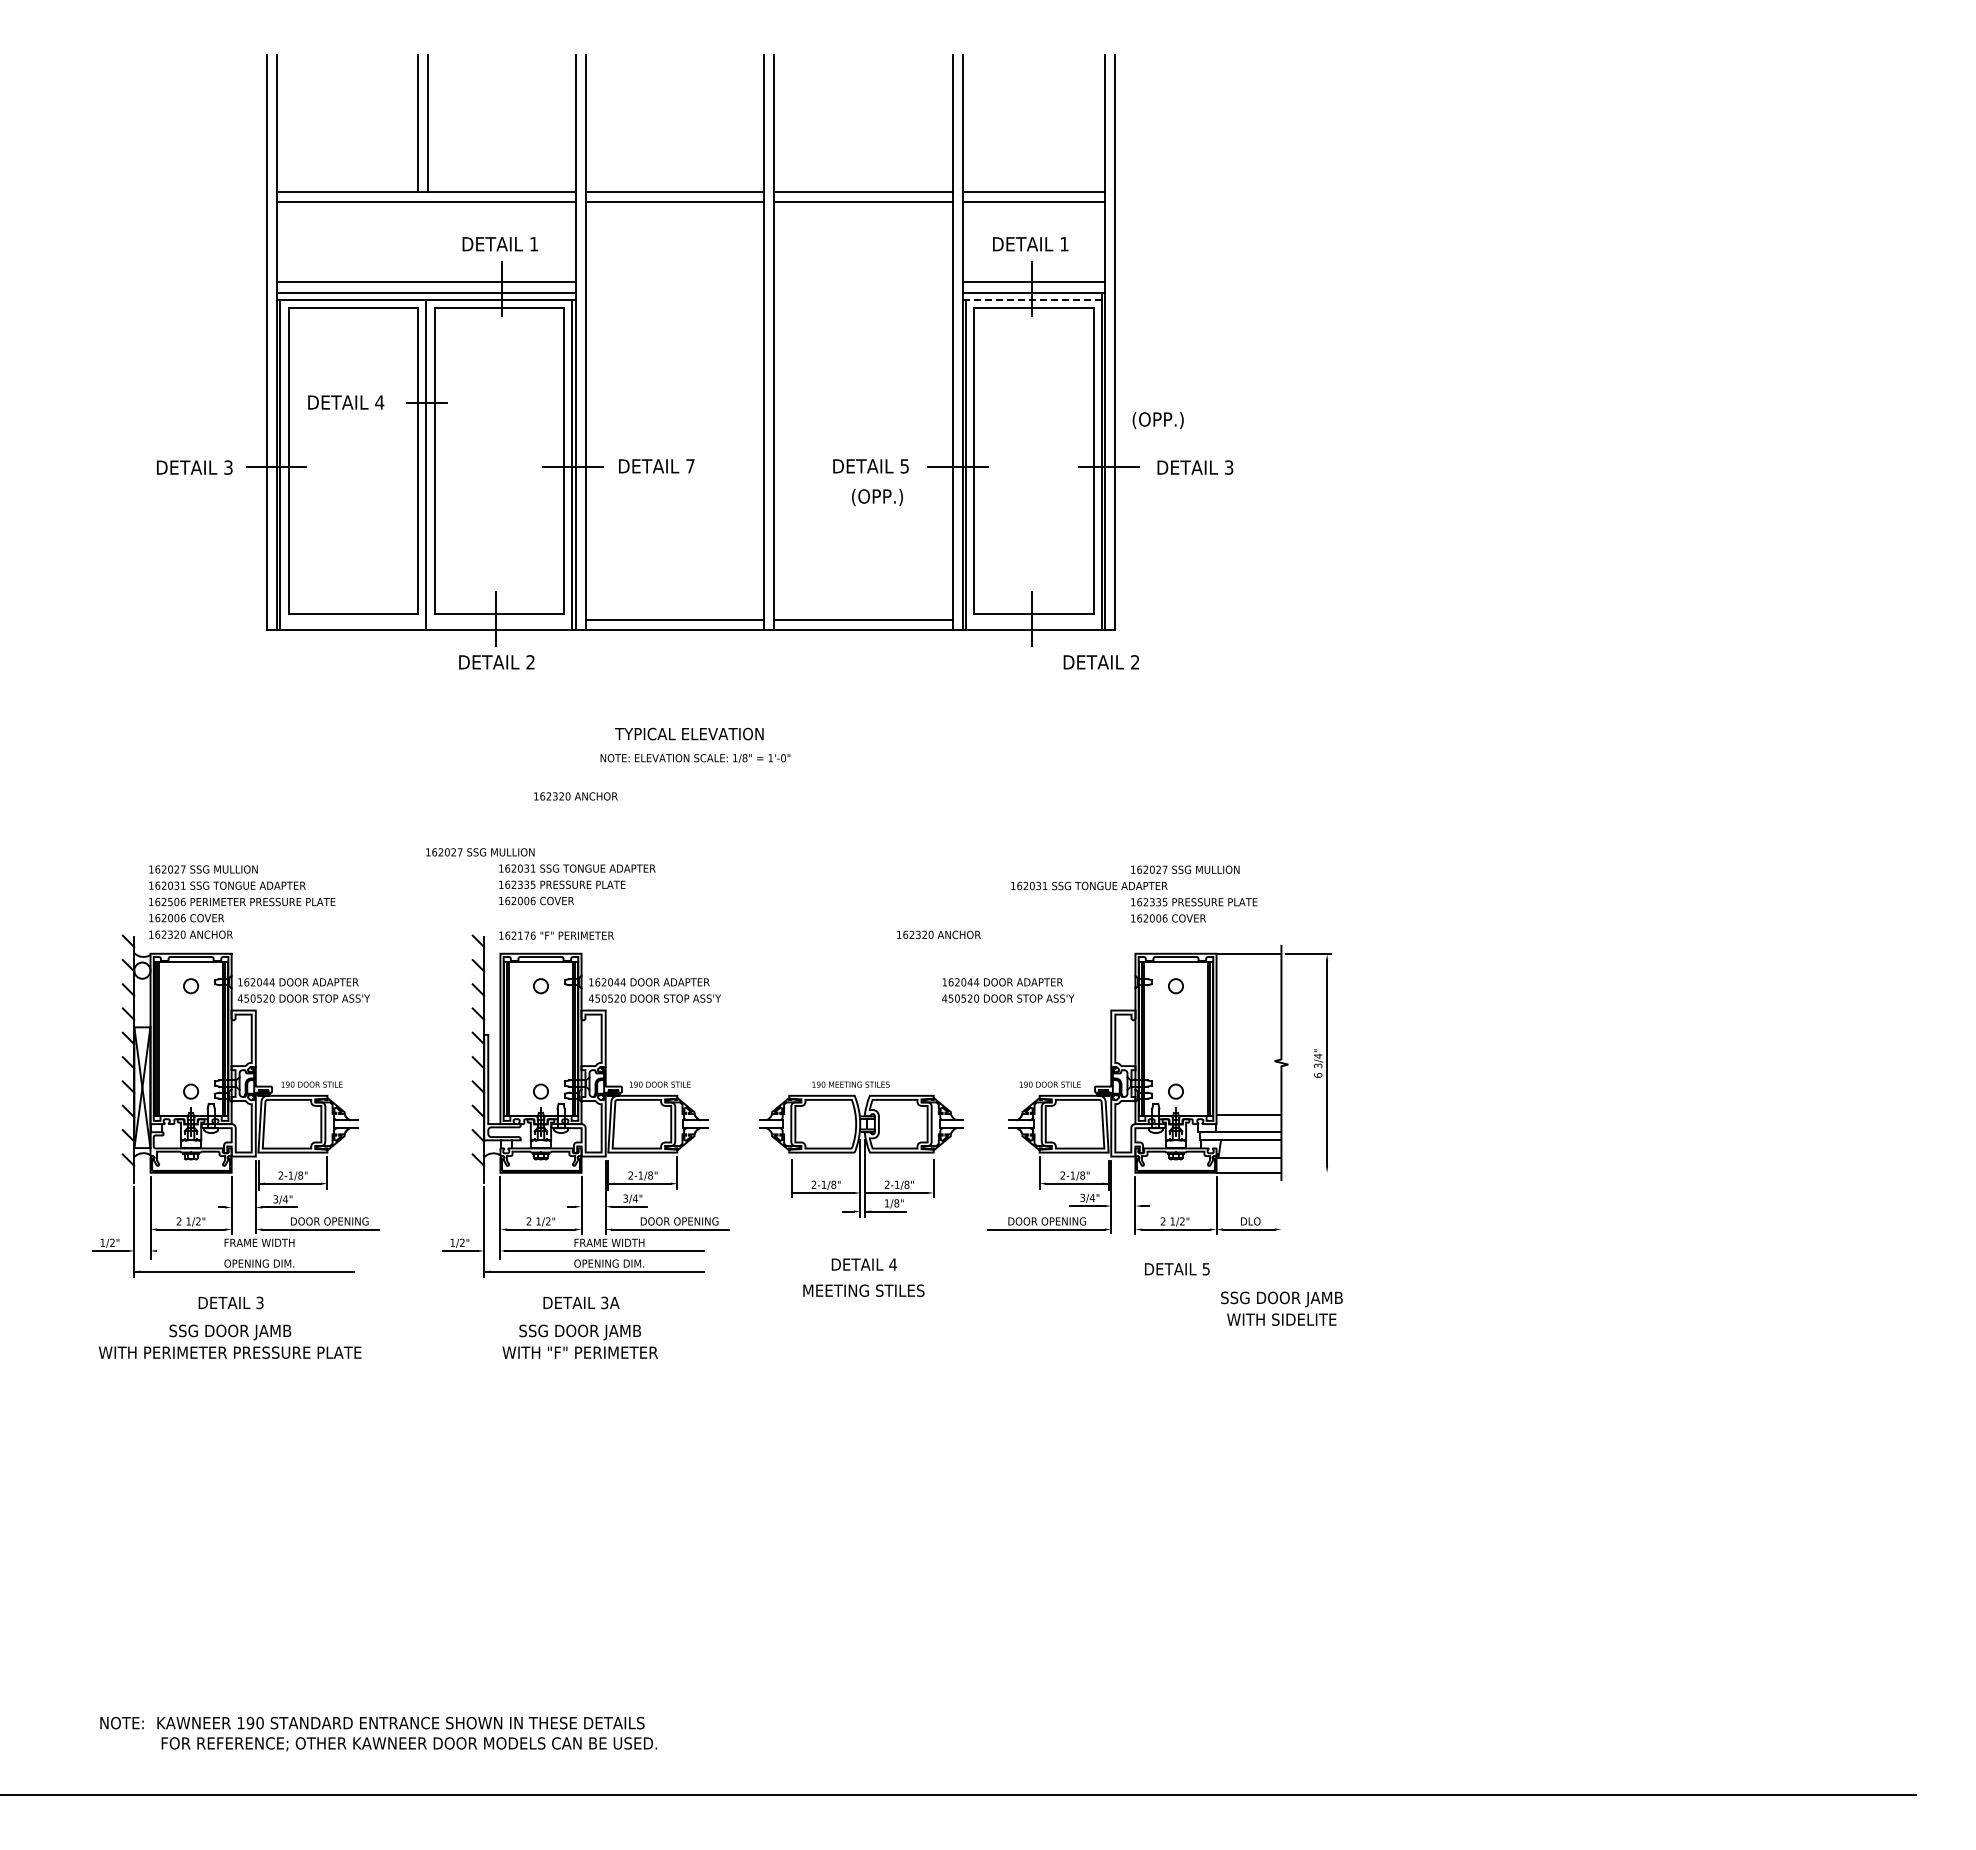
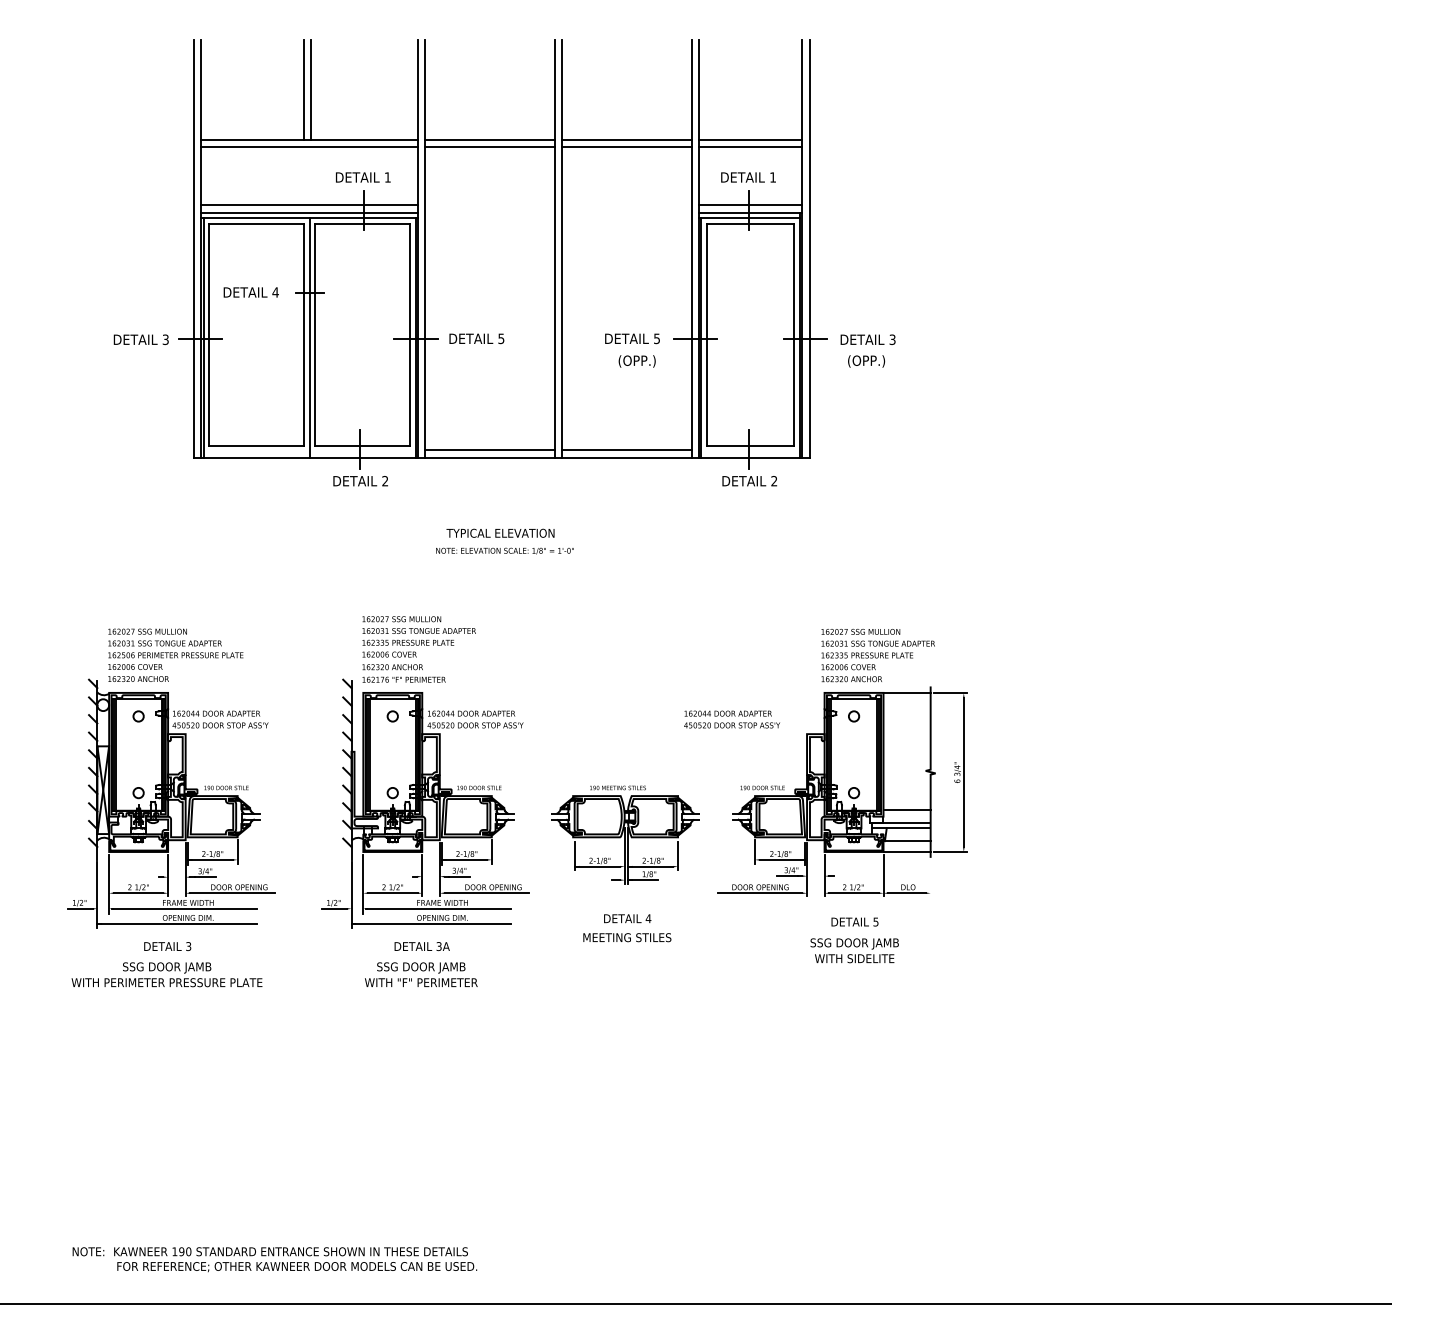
line: (1032, 299) -> (749, 217), dashed -> solid
text: (1157, 420) -> (866, 361), moved
text: (690, 466) -> (501, 338), 7 -> 5
text: (1101, 662) -> (749, 481), moved
text: (575, 796) -> (392, 667), moved
text: (480, 852) -> (401, 619), moved
text: (1089, 885) -> (878, 643), moved
text: (938, 934) -> (851, 678), moved
line: (1308, 1172) -> (950, 851), added
line: (254, 1250) -> (184, 908), added
text: (1281, 1308) -> (854, 950), moved

